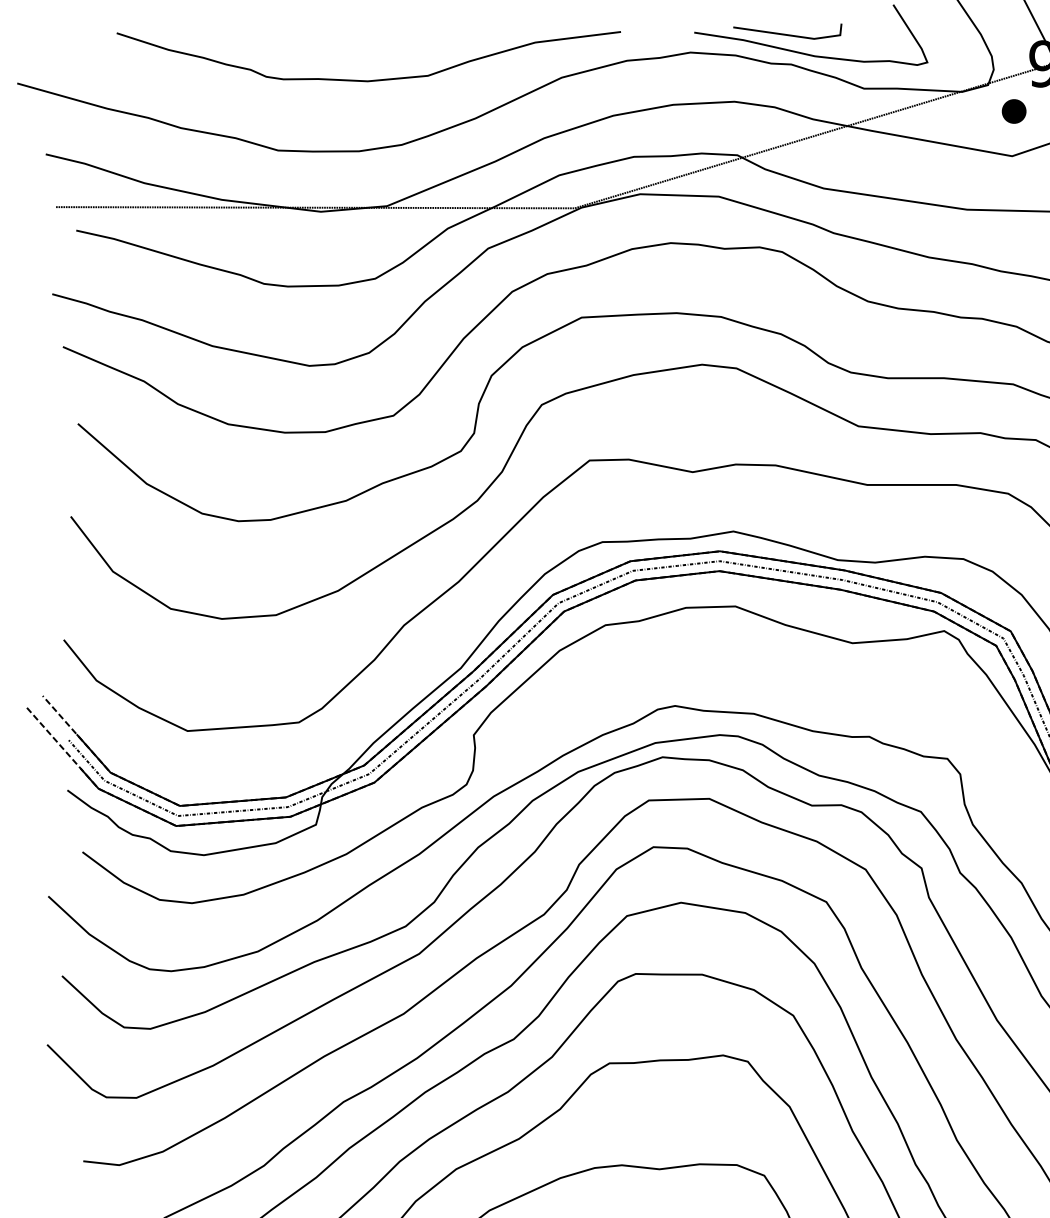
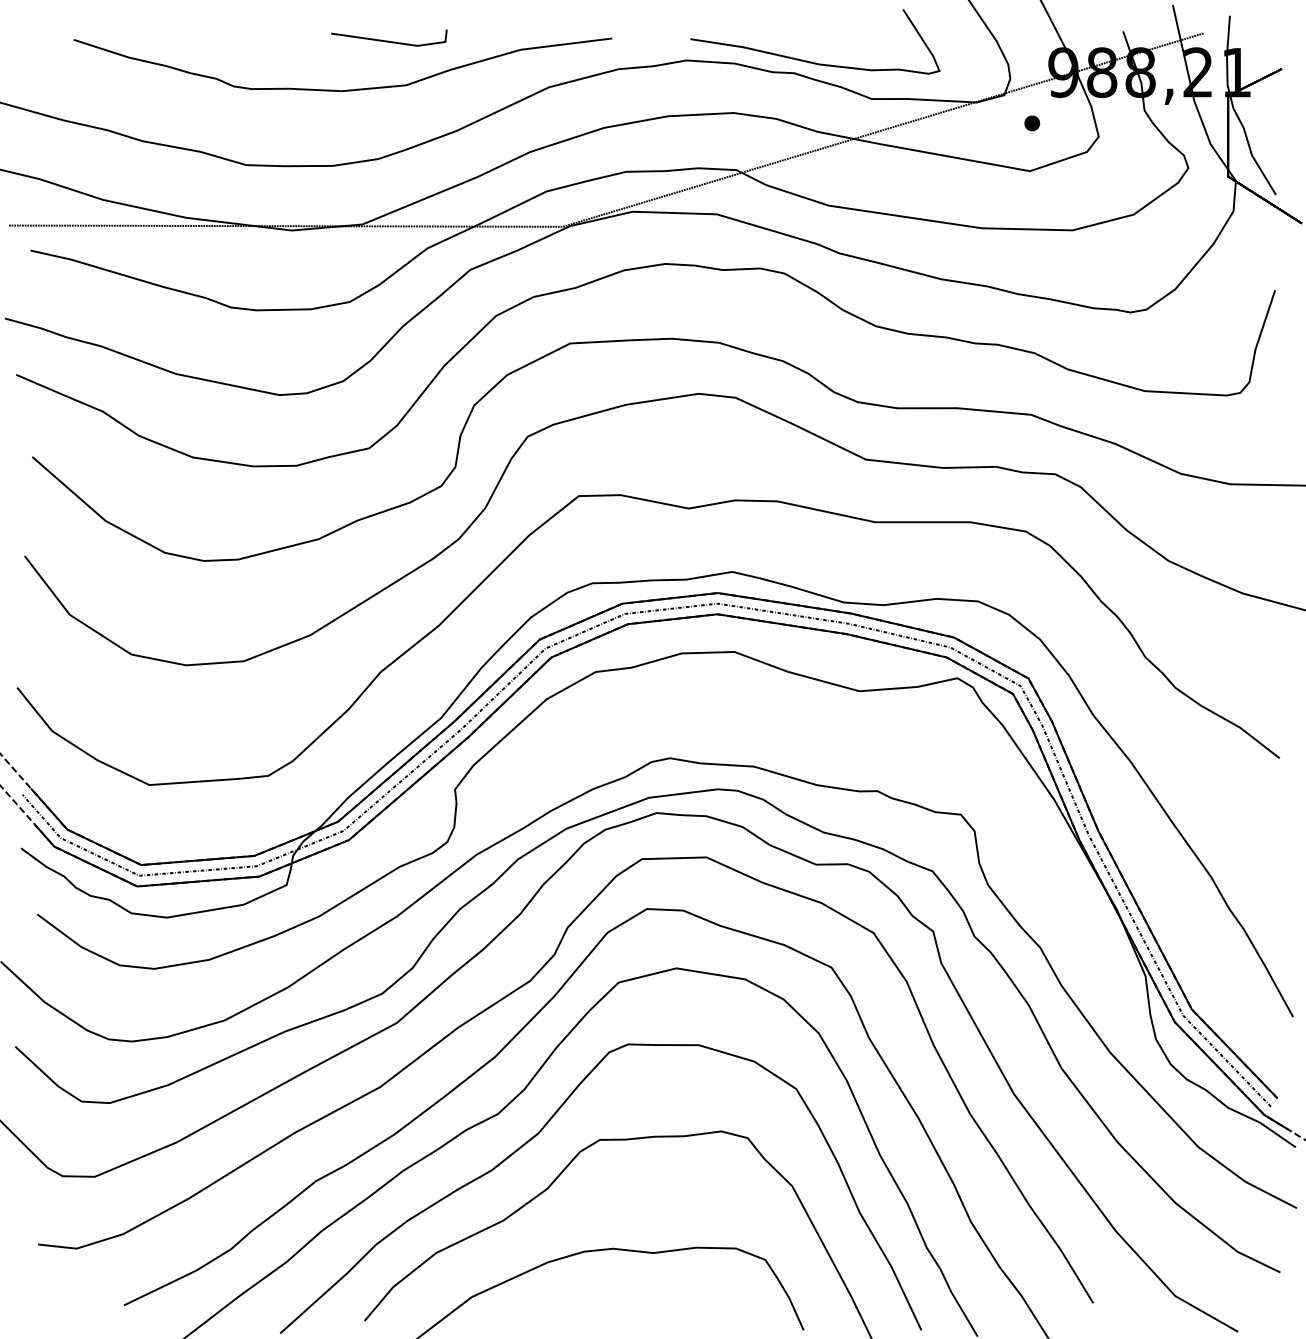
line: (786, 33) -> (388, 40), moved
part: (1014, 111) -> (1032, 123), size x0.6

